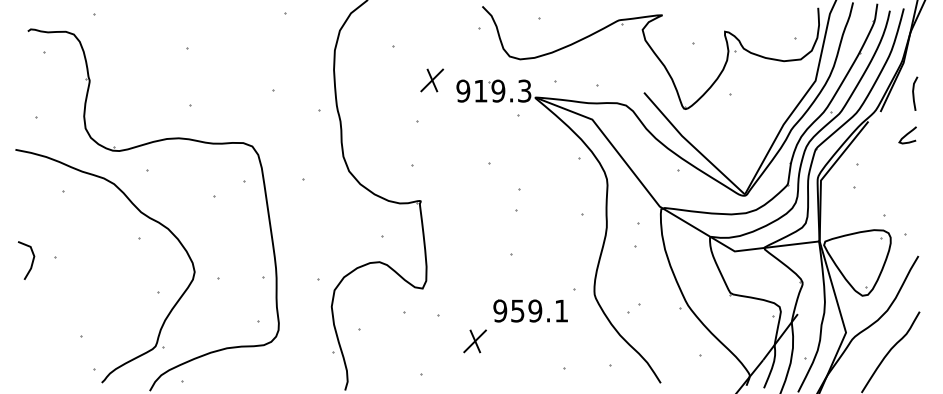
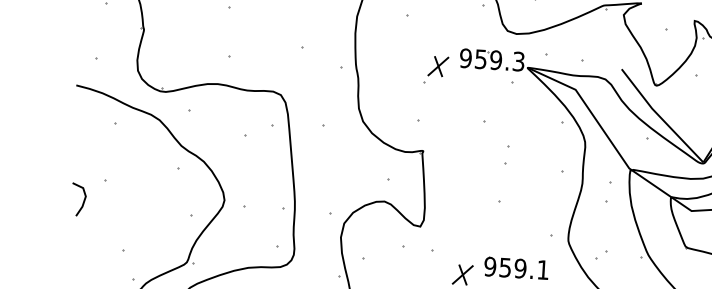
part: (432, 80) -> (438, 66), moved
text: (480, 91) -> (480, 59), 919.3 -> 959.3
line: (31, 262) -> (83, 201), moved
part: (530, 310) -> (516, 267), moved

